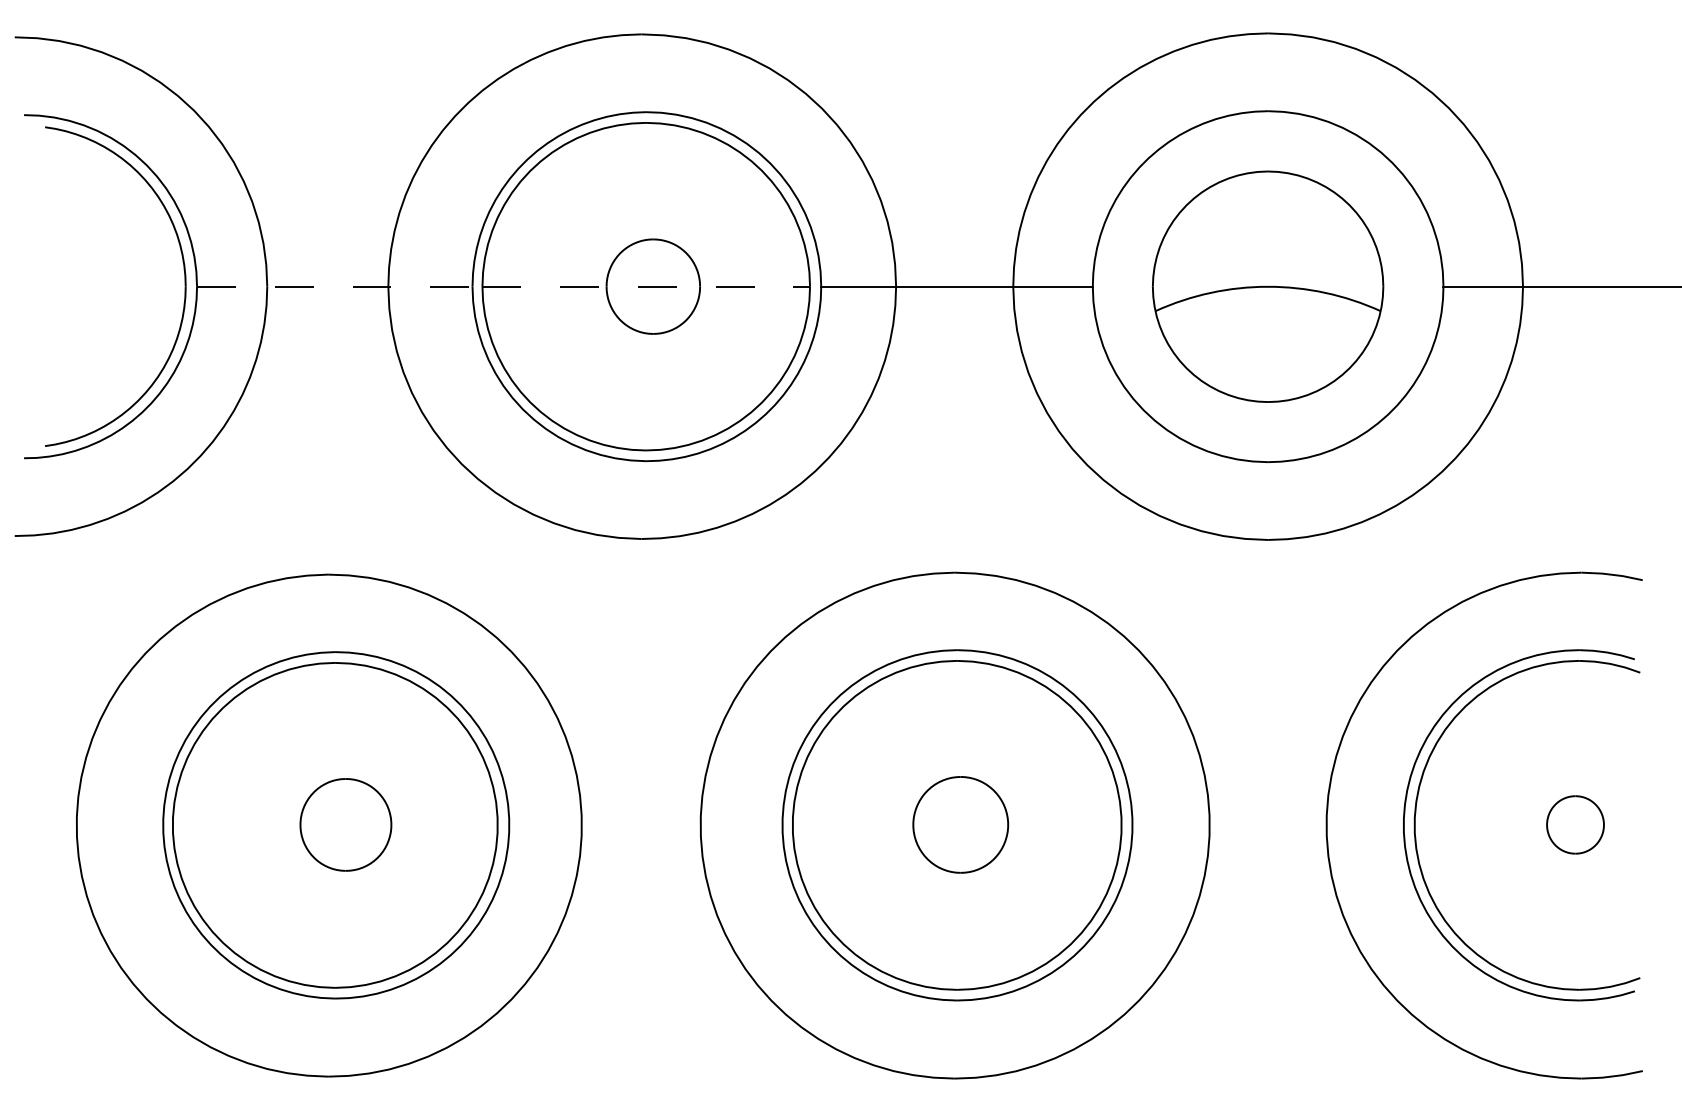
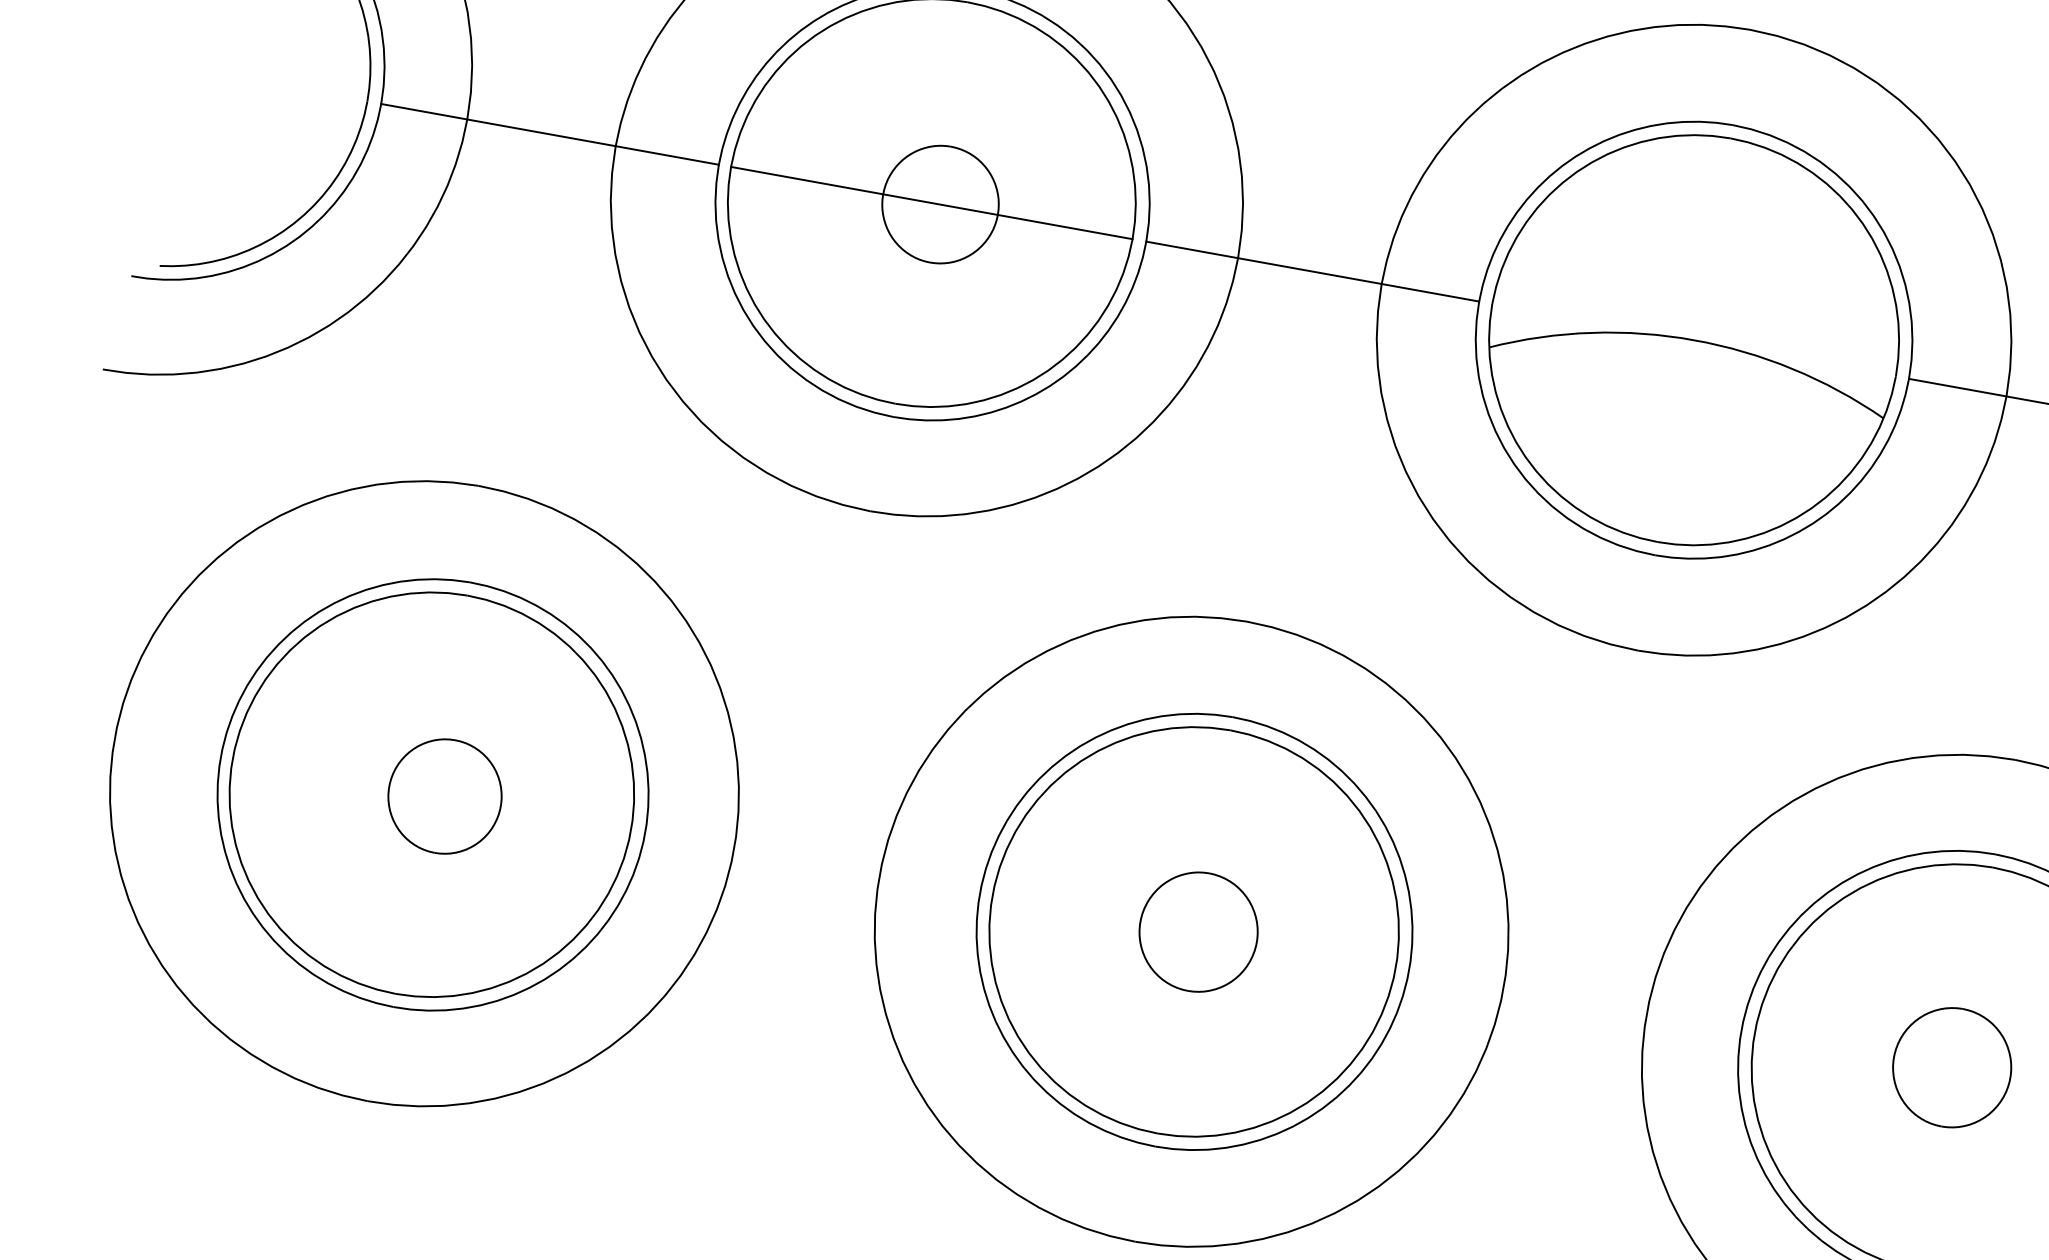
line: (334, 286) -> (549, 134), dashed -> solid
line: (646, 286) -> (932, 202), dashed -> solid
part: (1267, 286) -> (1693, 339), size x1.43
part: (1575, 824) -> (1952, 1067), size x1.67

